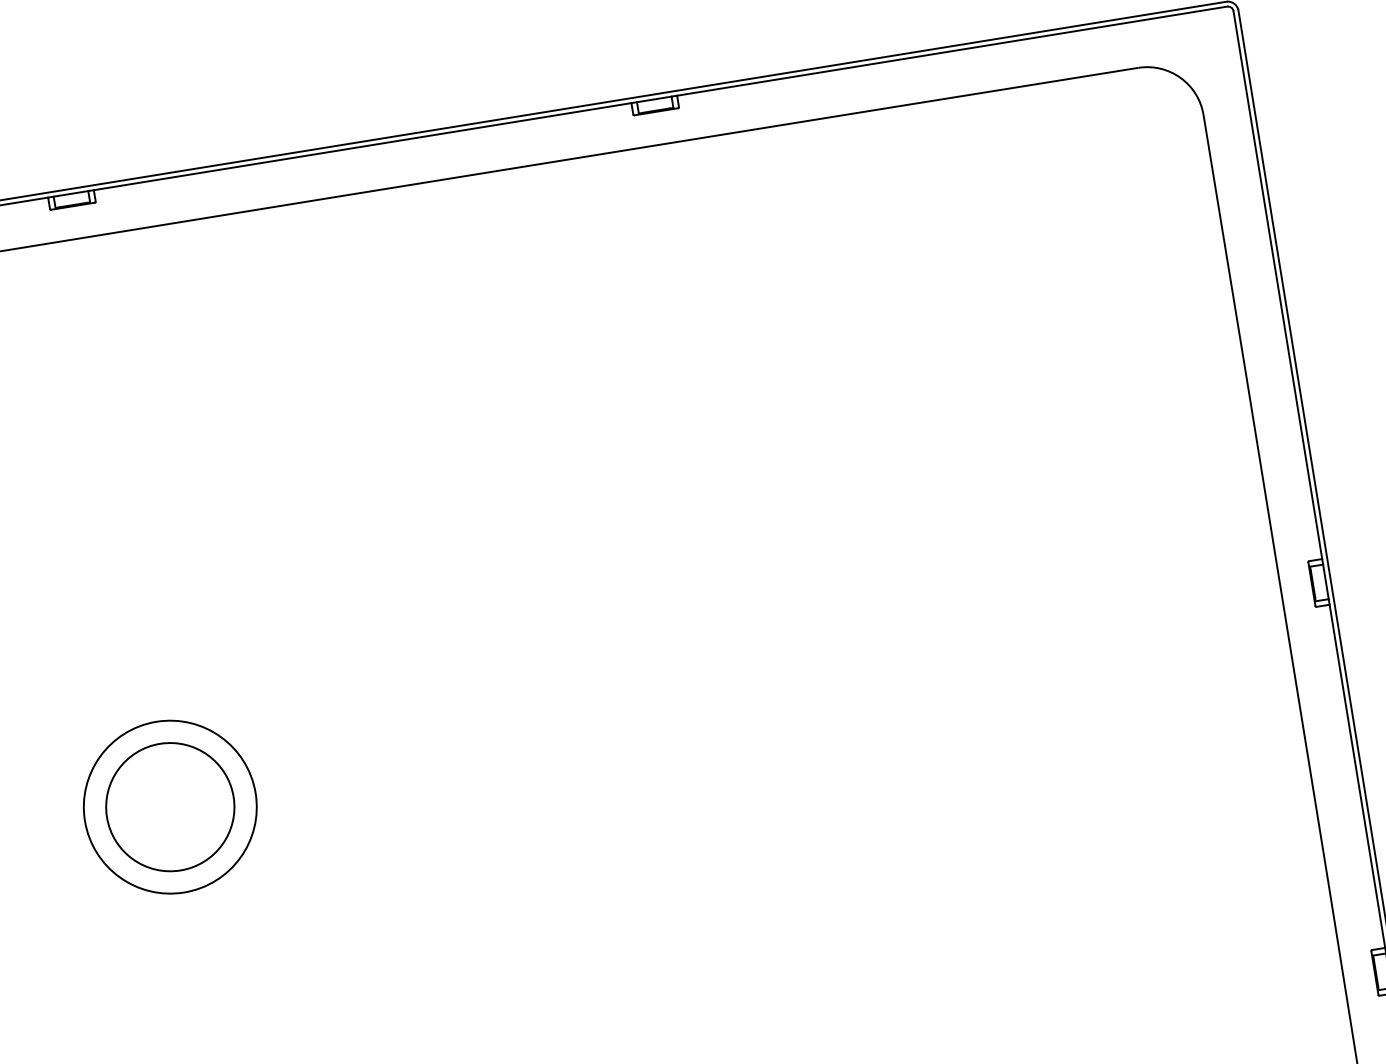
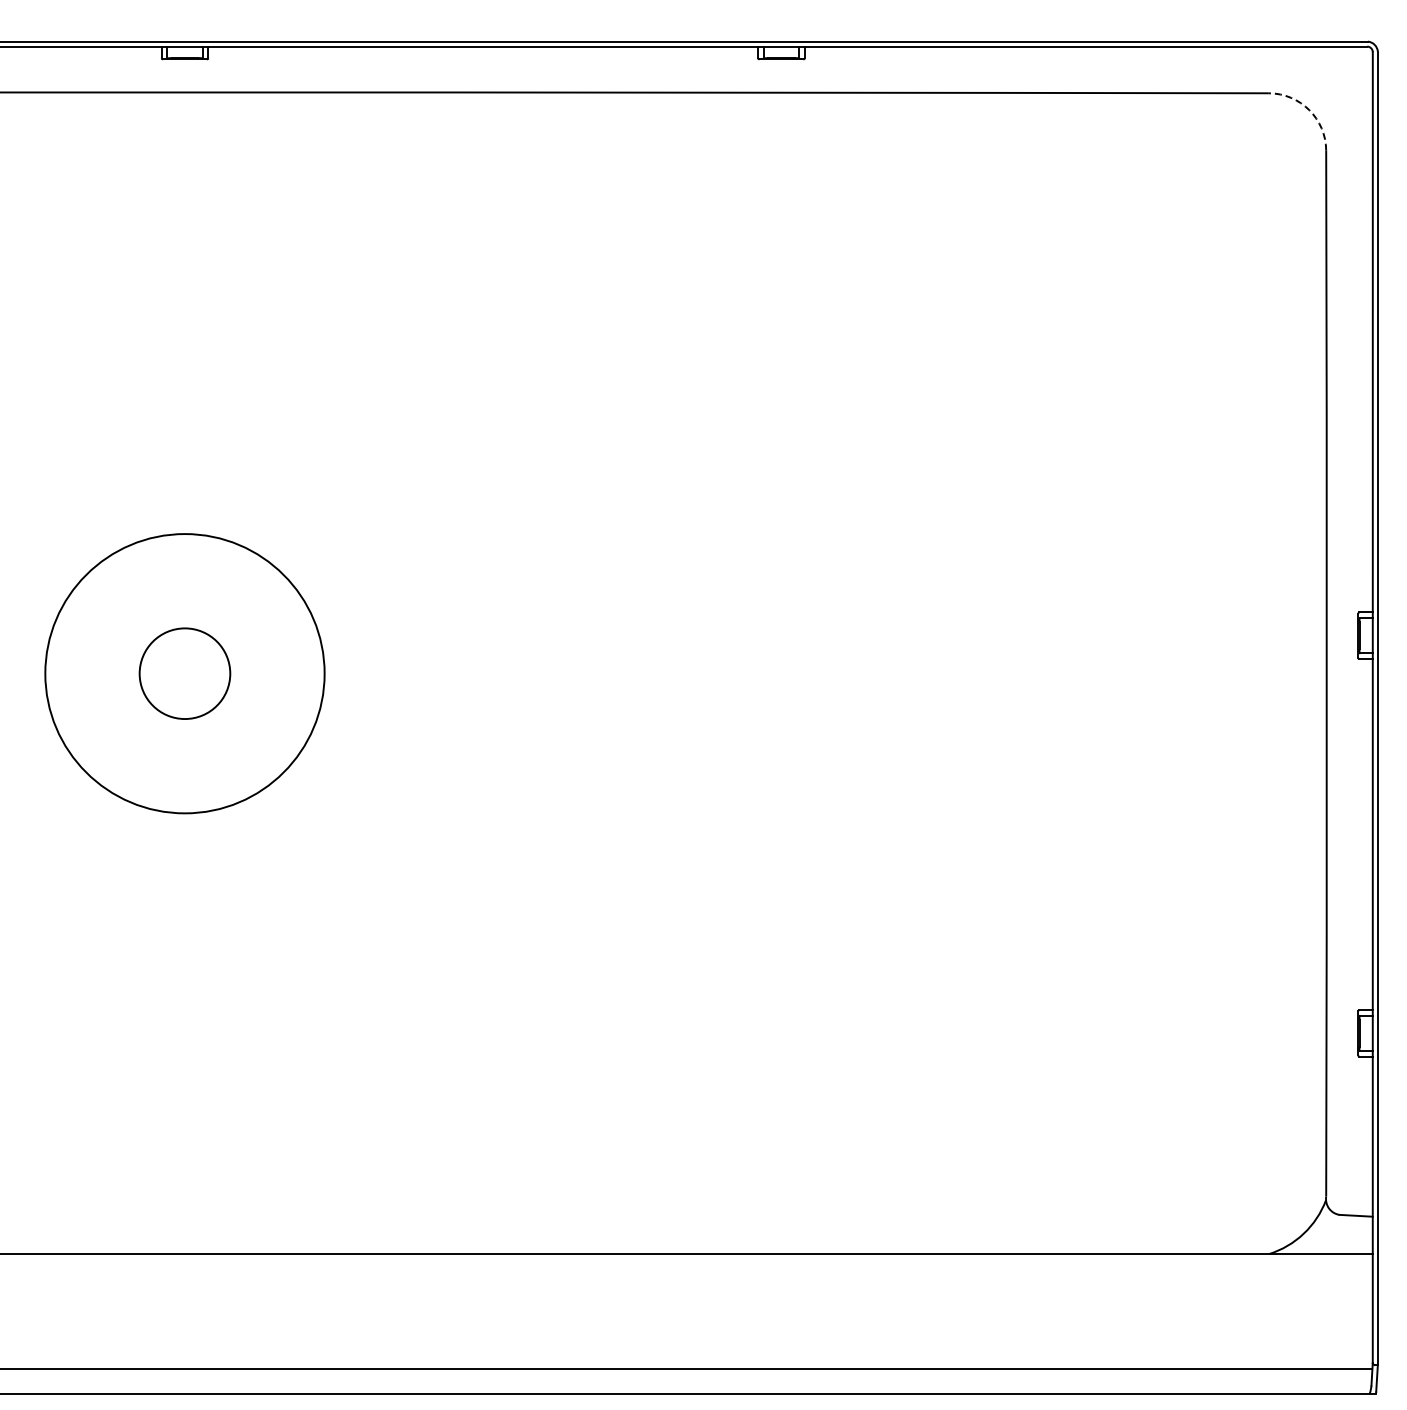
arc: (1180, 78) -> (1309, 110), solid -> dashed
circle: (169, 807) -> (184, 673), size x0.7
circle: (169, 807) -> (184, 673), size x1.6

